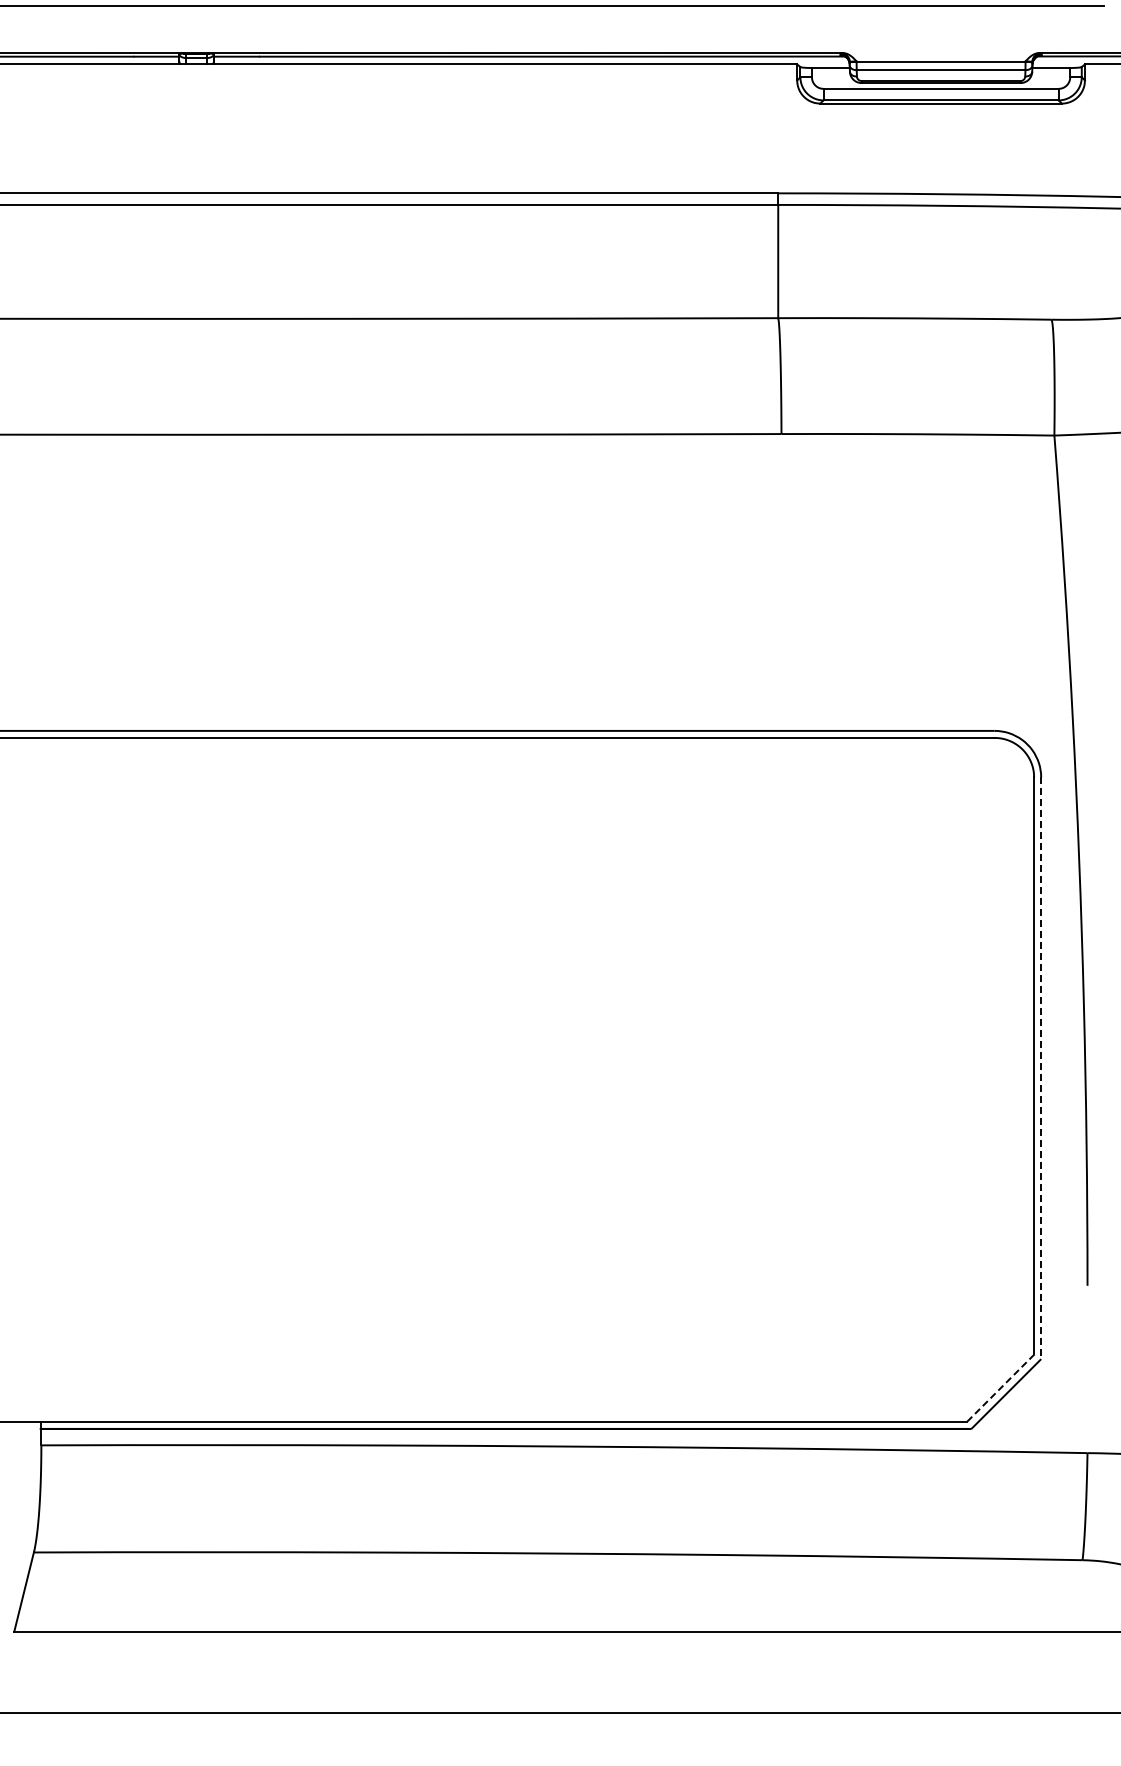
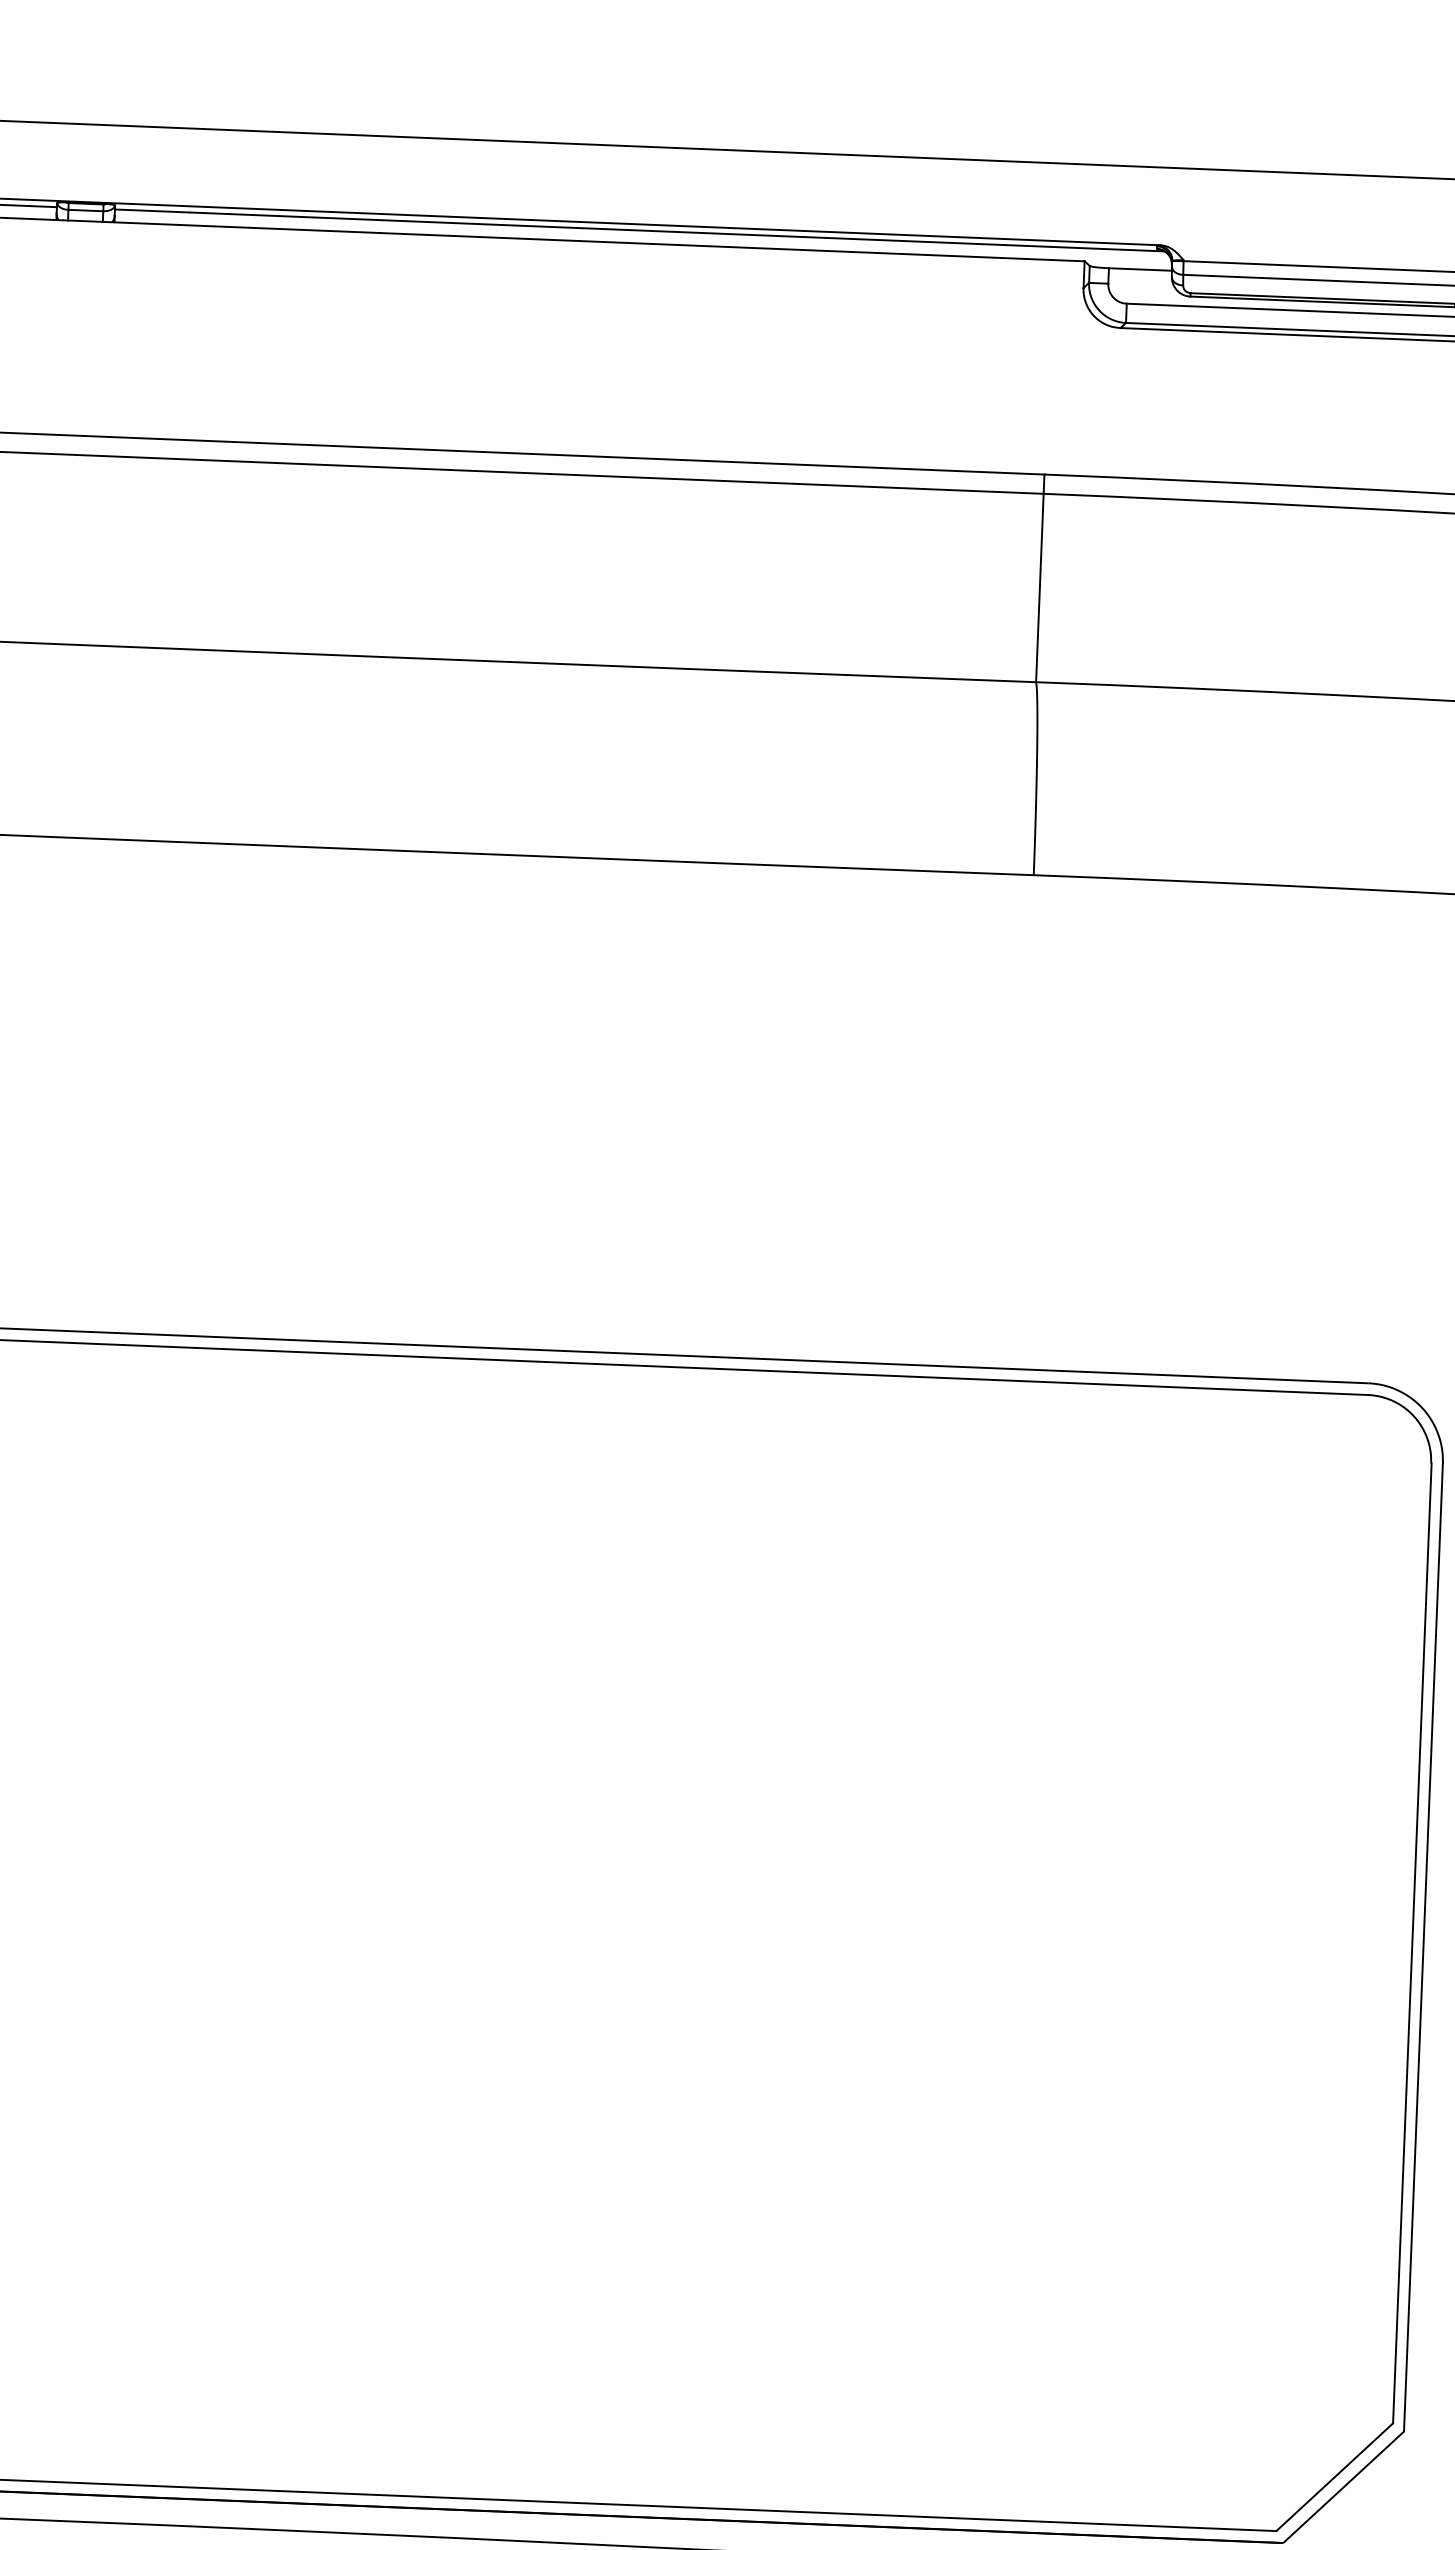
line: (1041, 1068) -> (1423, 1948), dashed -> solid
line: (1000, 1388) -> (1334, 2477), dashed -> solid

